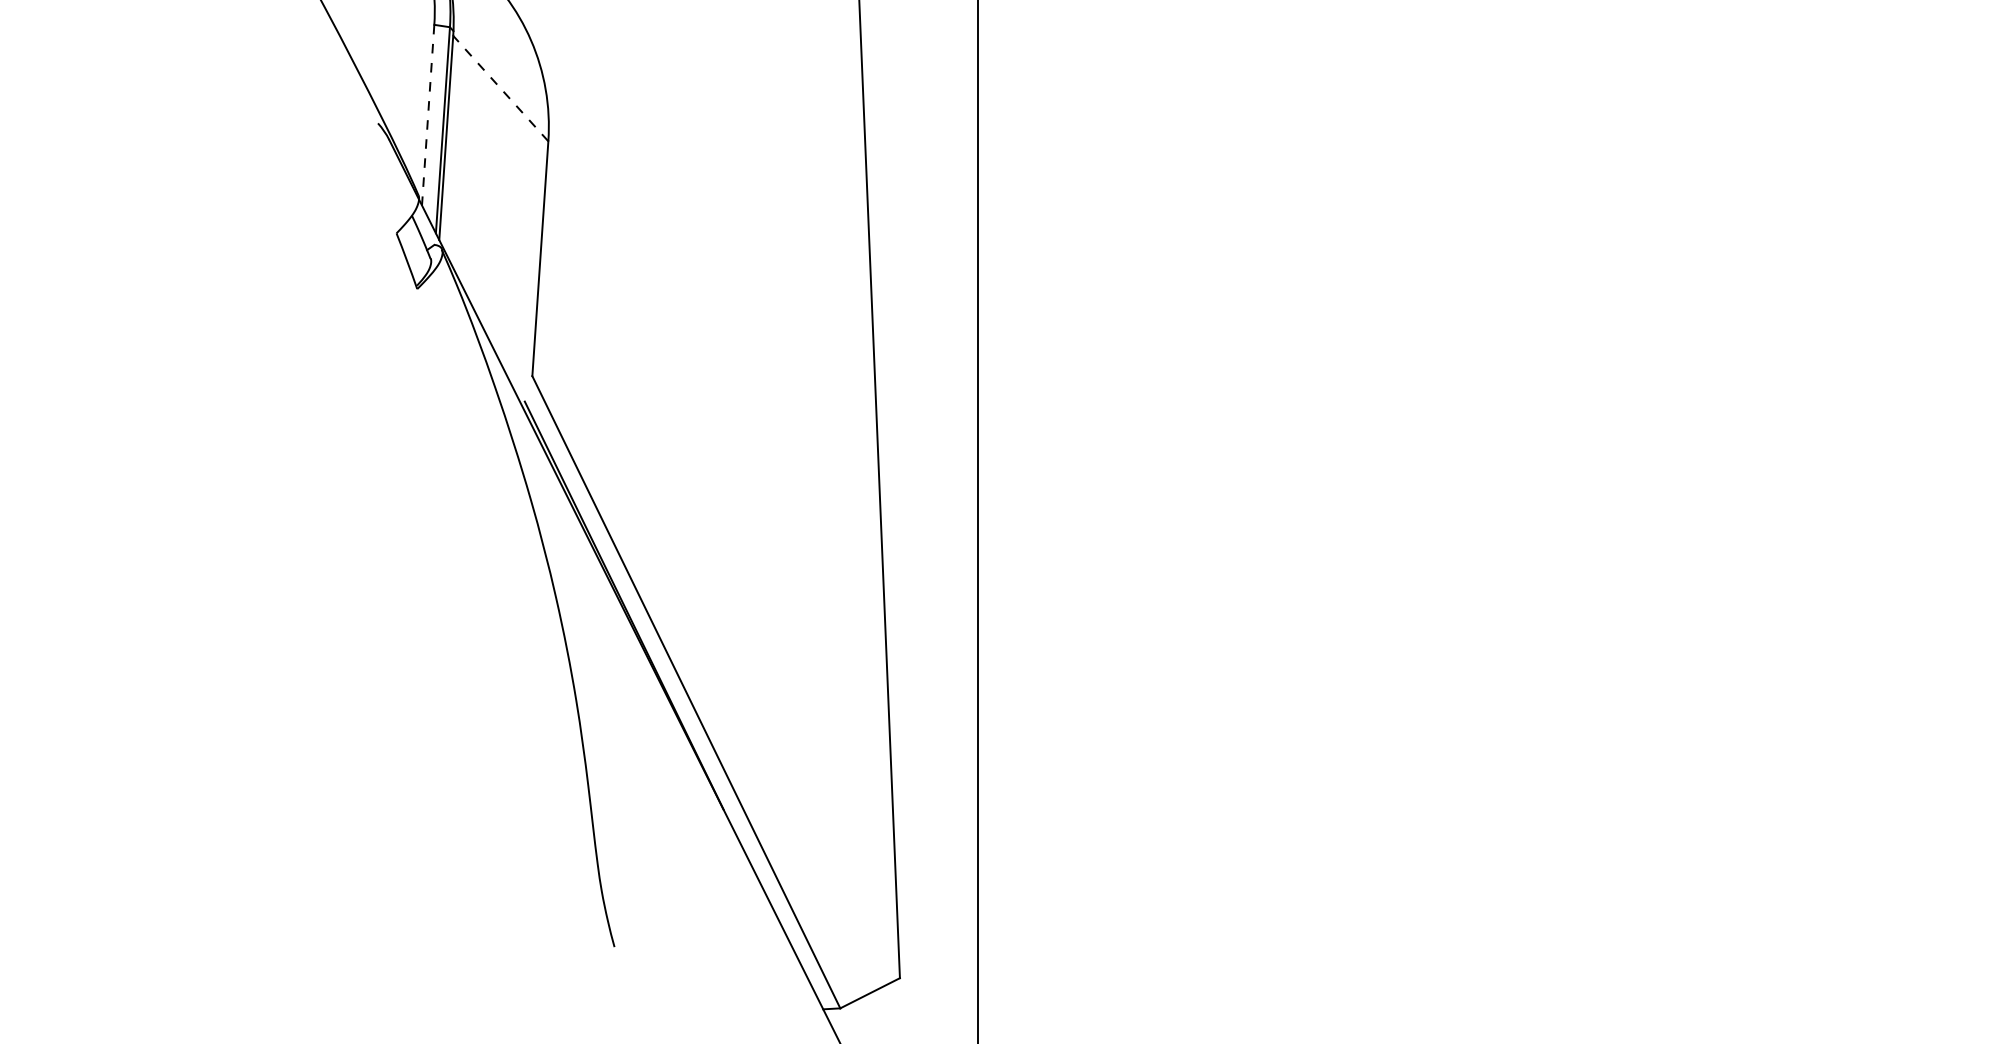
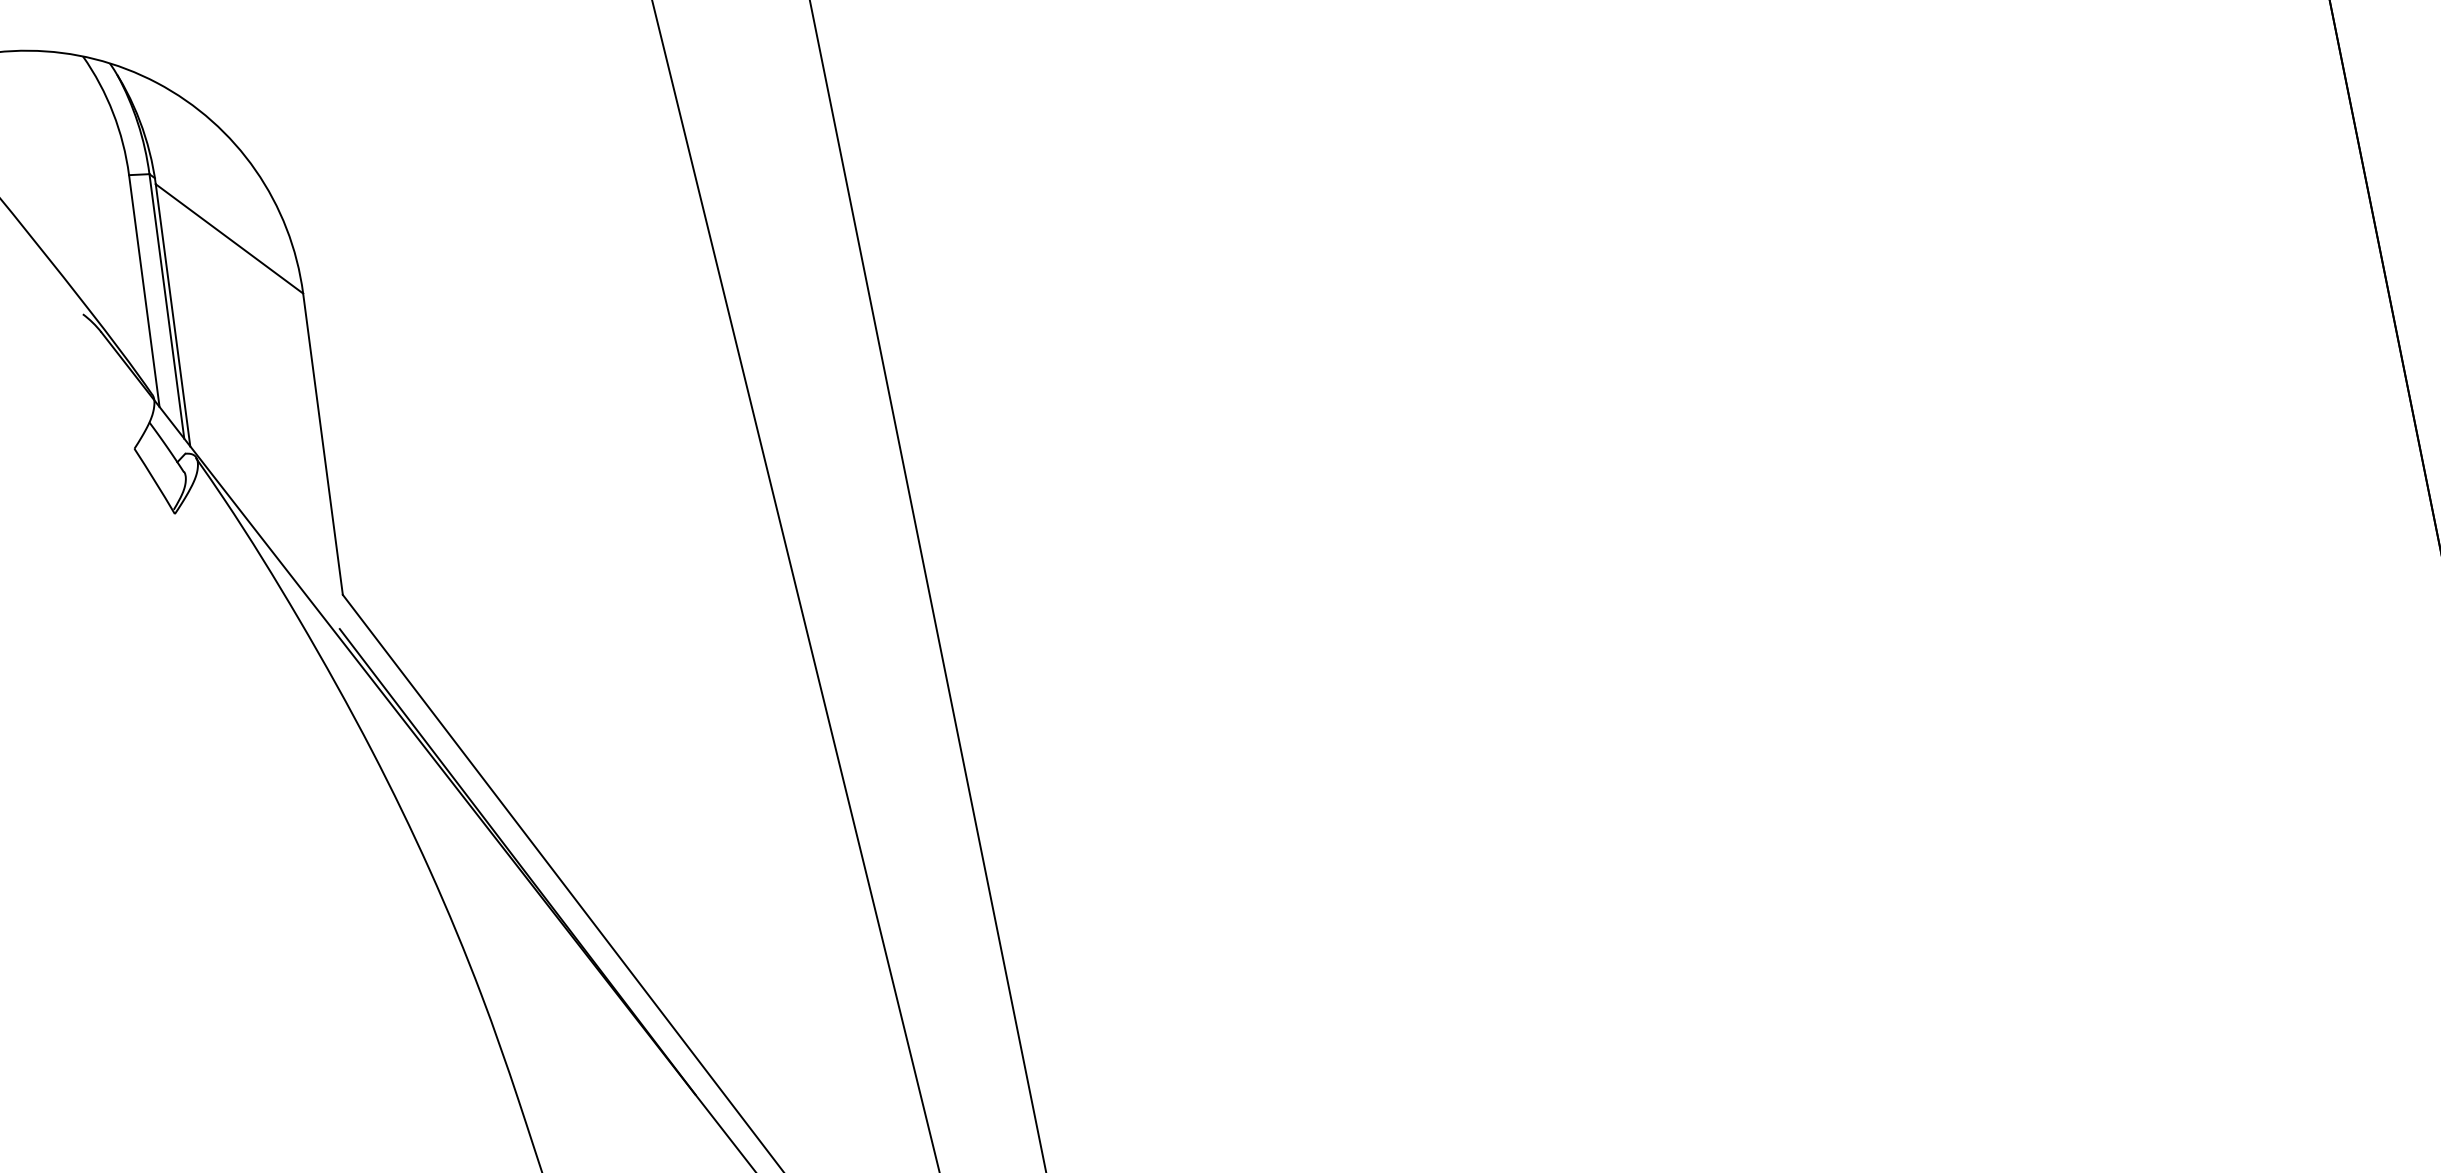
line: (500, 88) -> (229, 238), dashed -> solid
line: (428, 115) -> (144, 291), dashed -> solid

